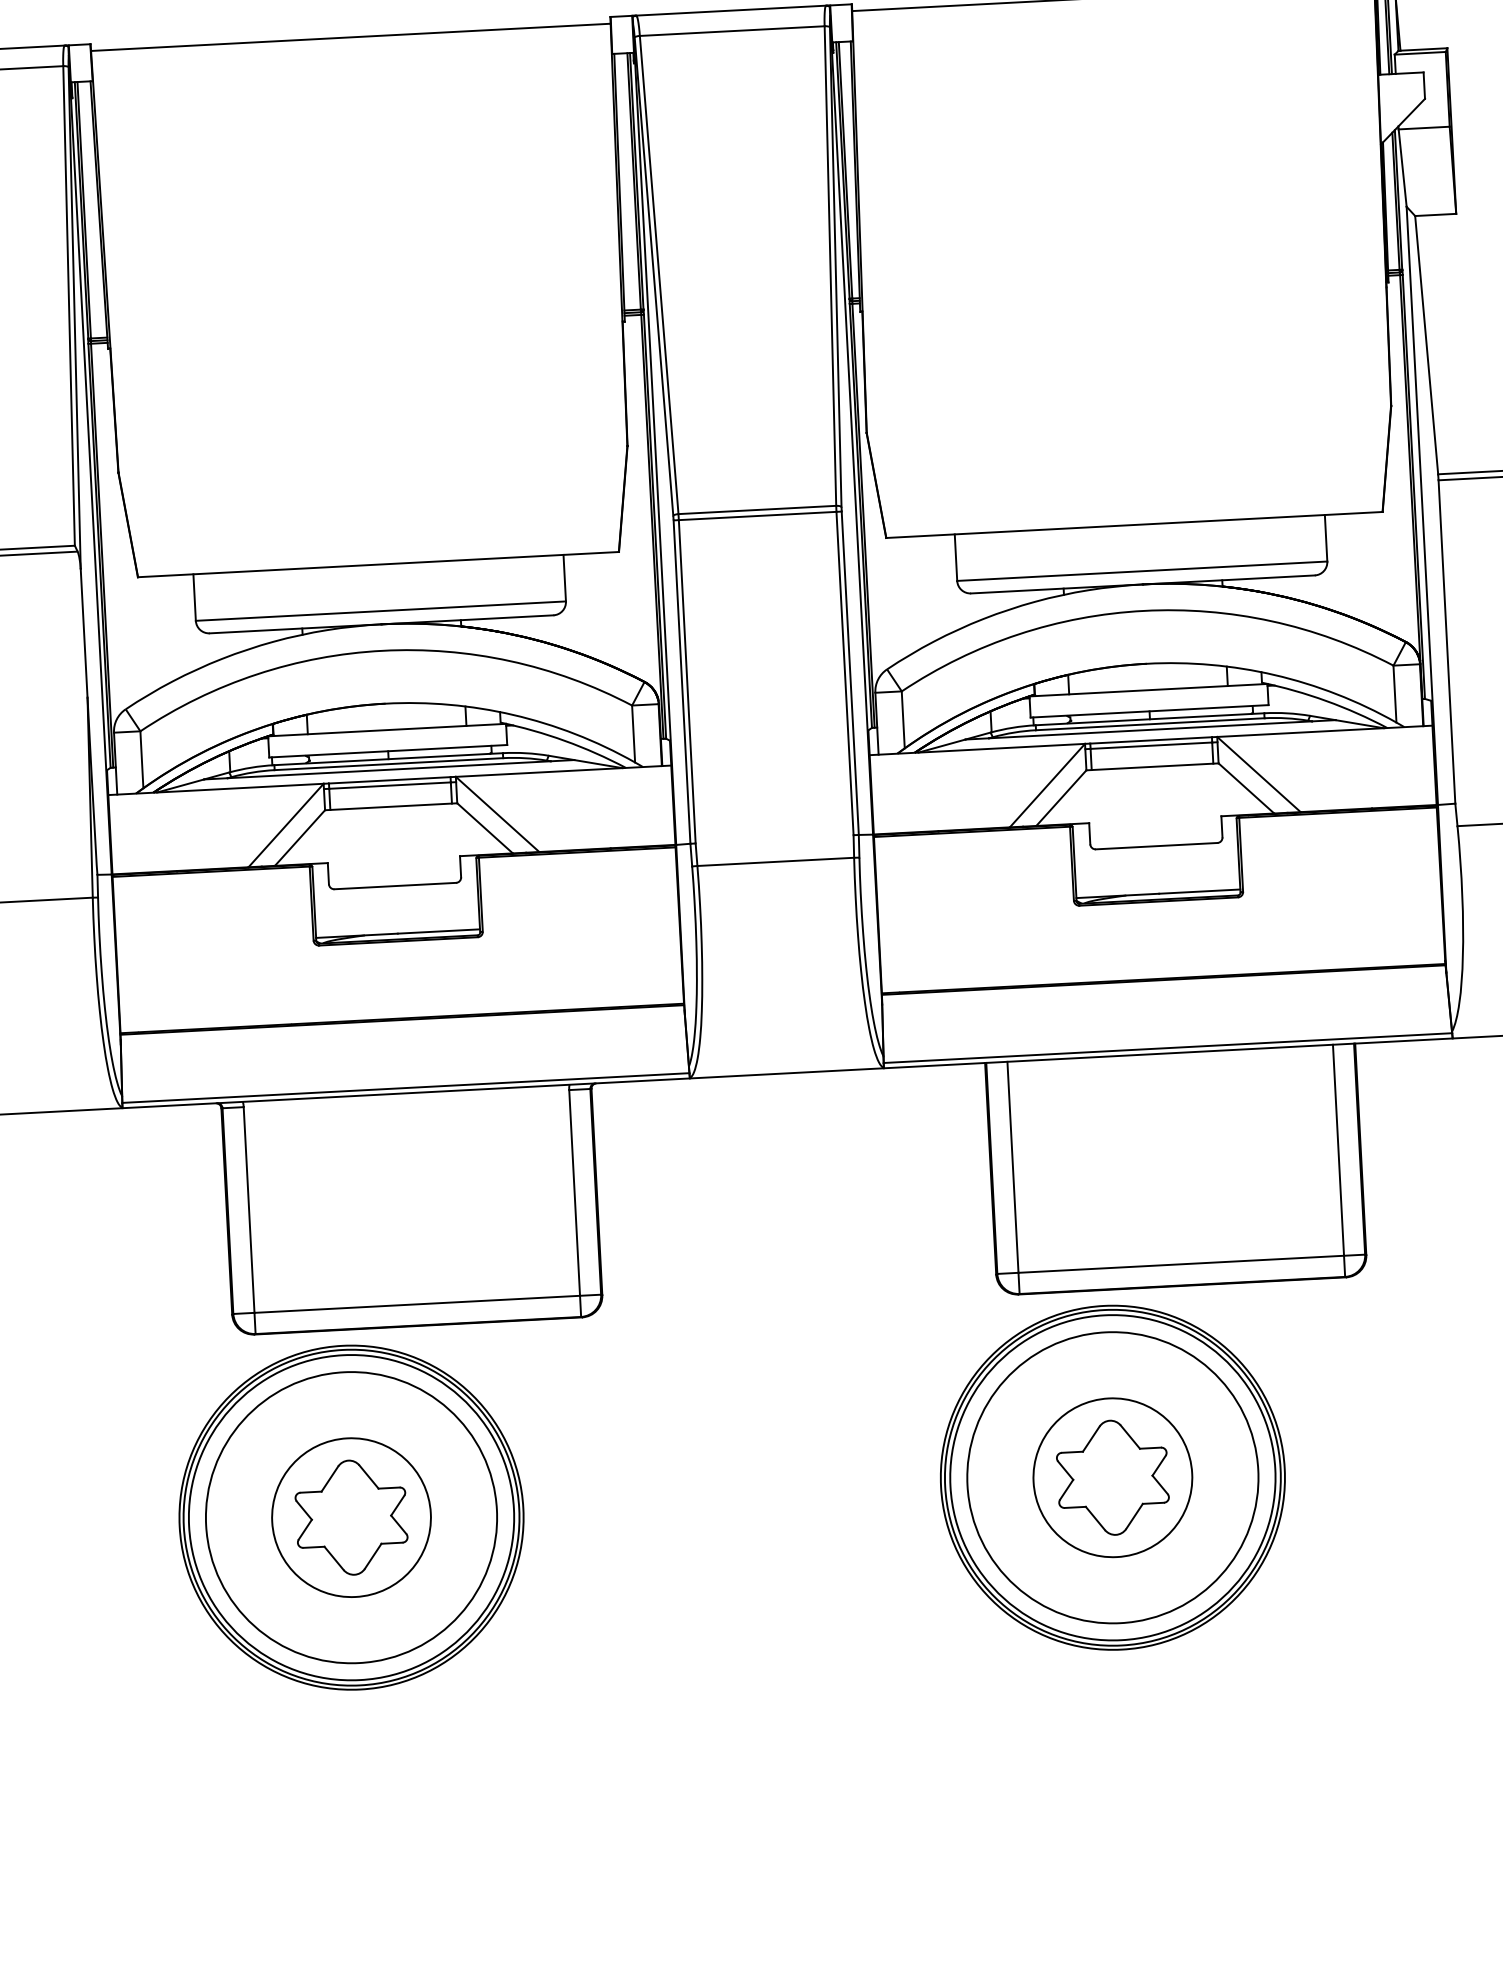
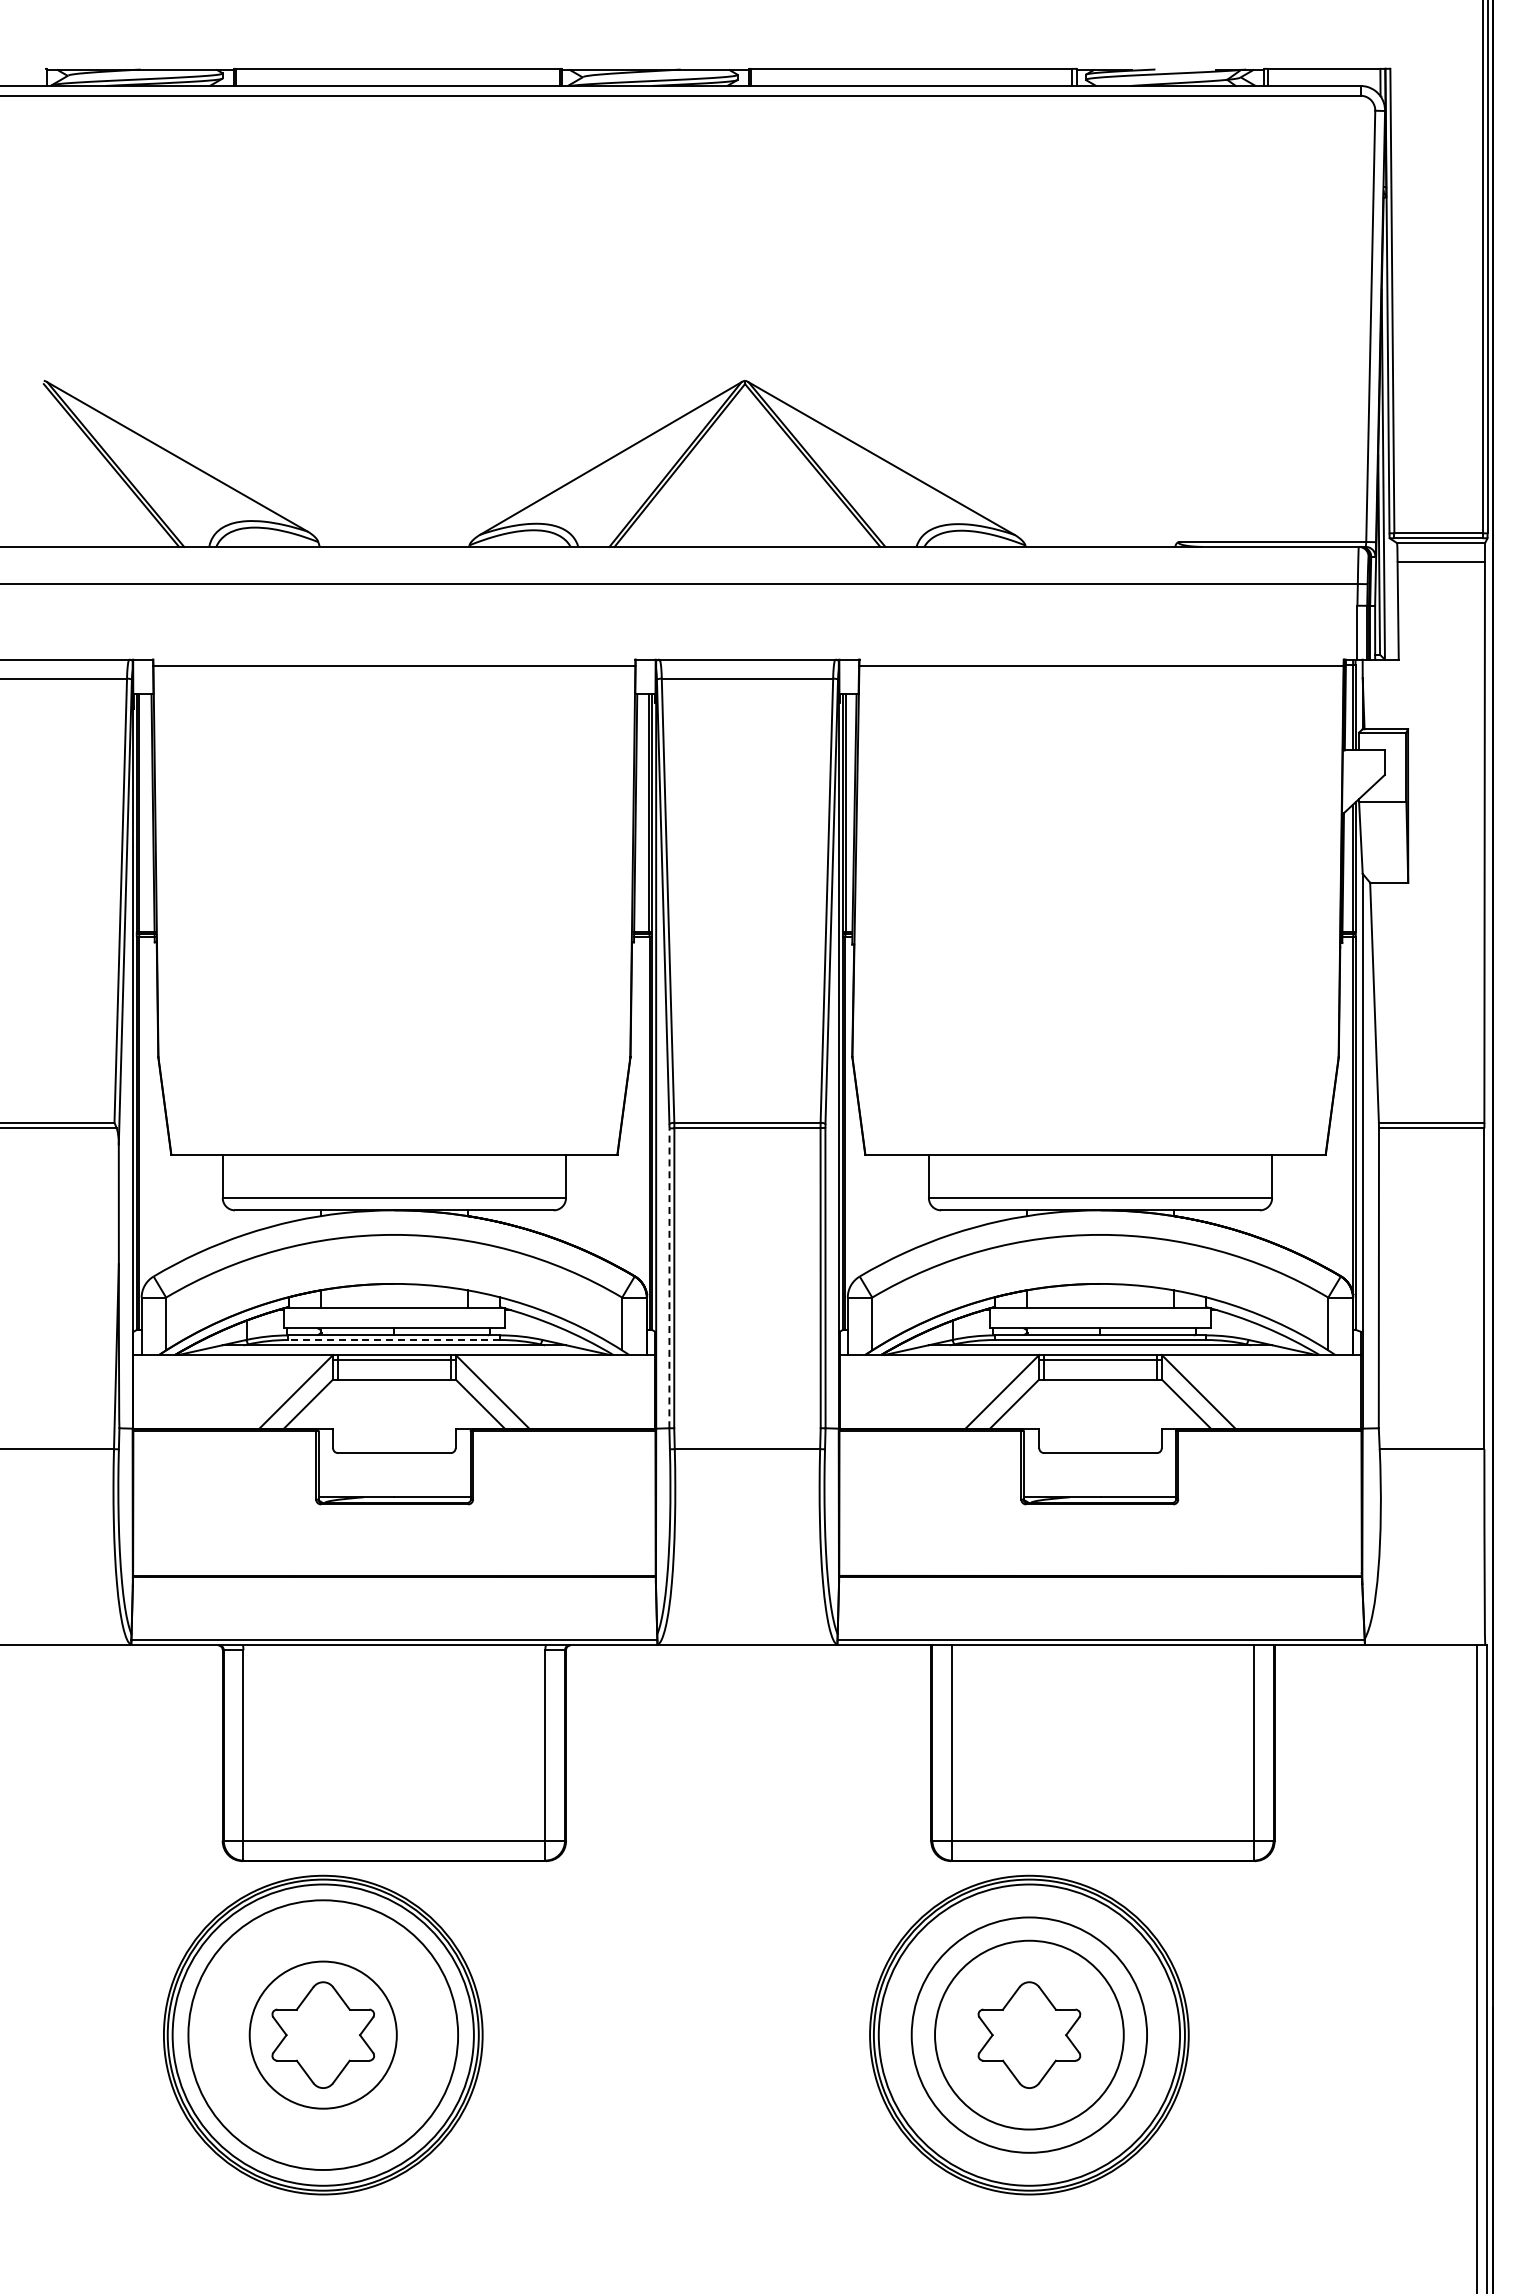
line: (682, 682) -> (669, 1278), solid -> dashed
line: (389, 764) -> (394, 1340), solid -> dashed
circle: (1111, 1477) -> (1028, 2034), size x1.6
circle: (1113, 1478) -> (1029, 2035), size x0.7

